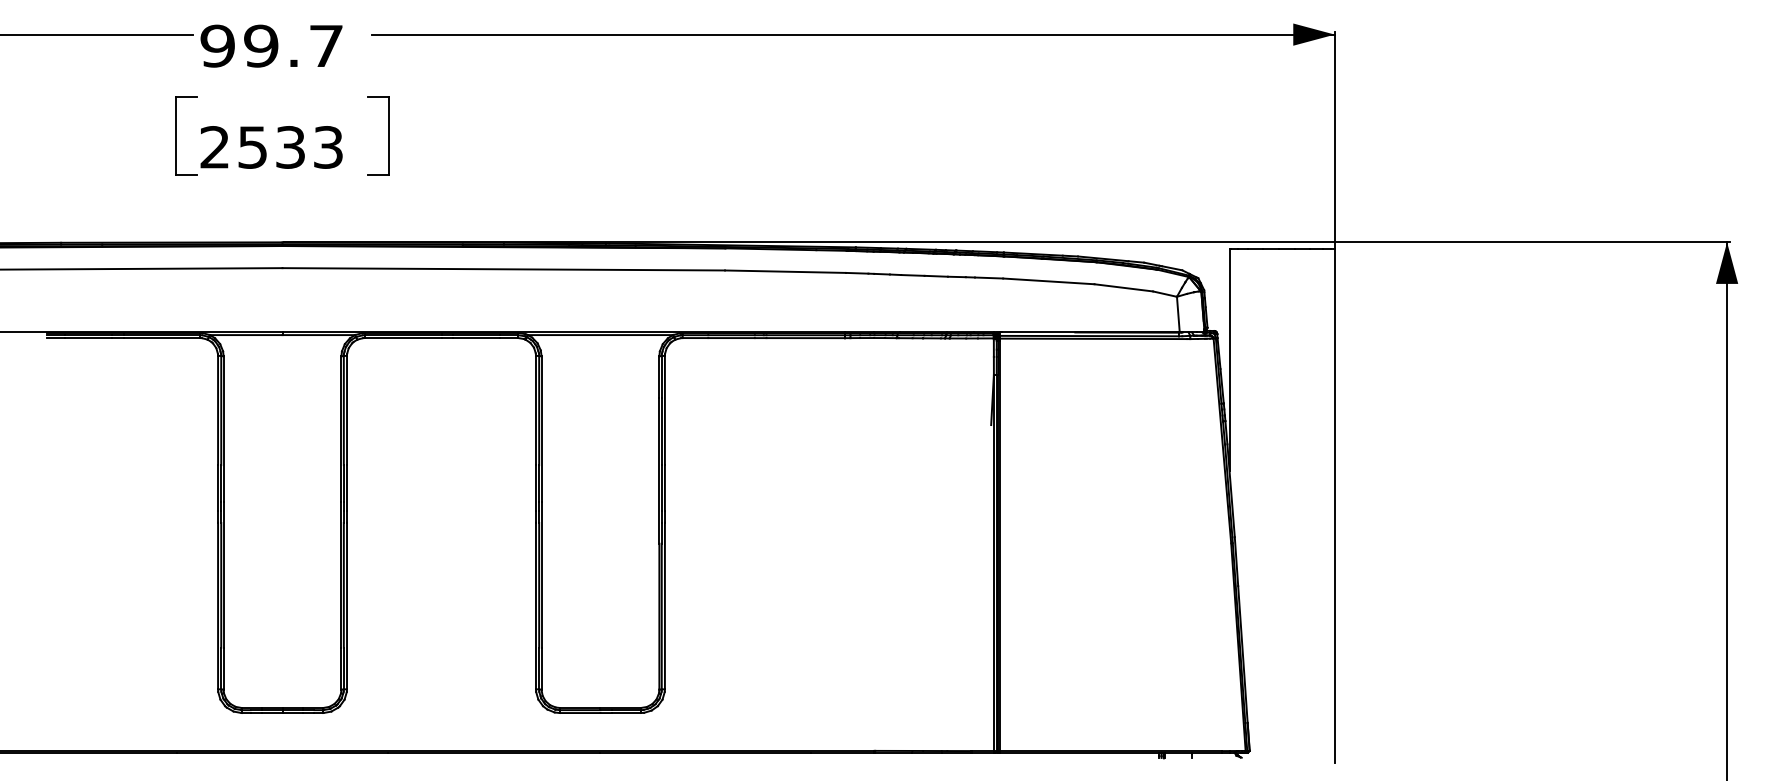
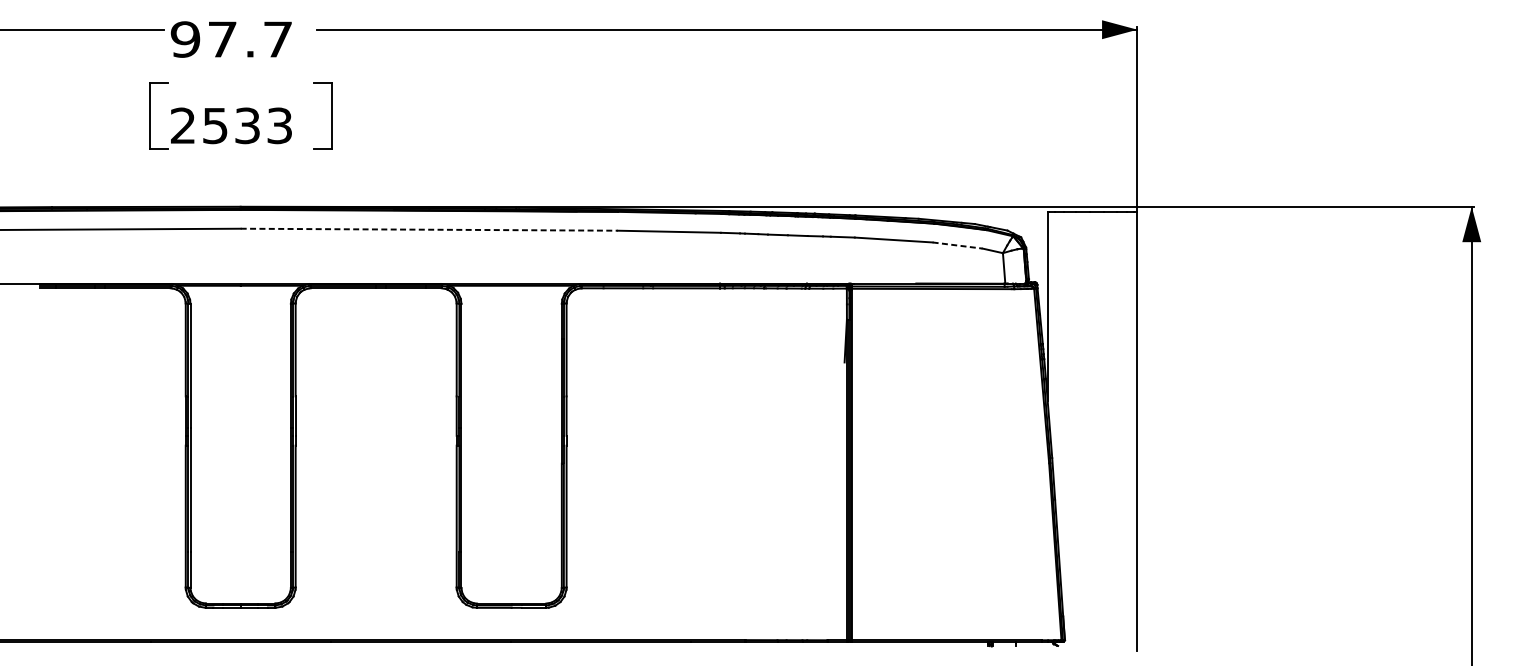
text: (261, 45) -> (222, 38), 99.7 -> 97.7
line: (504, 269) -> (429, 229), solid -> dashed
line: (1123, 287) -> (957, 245), solid -> dashed

